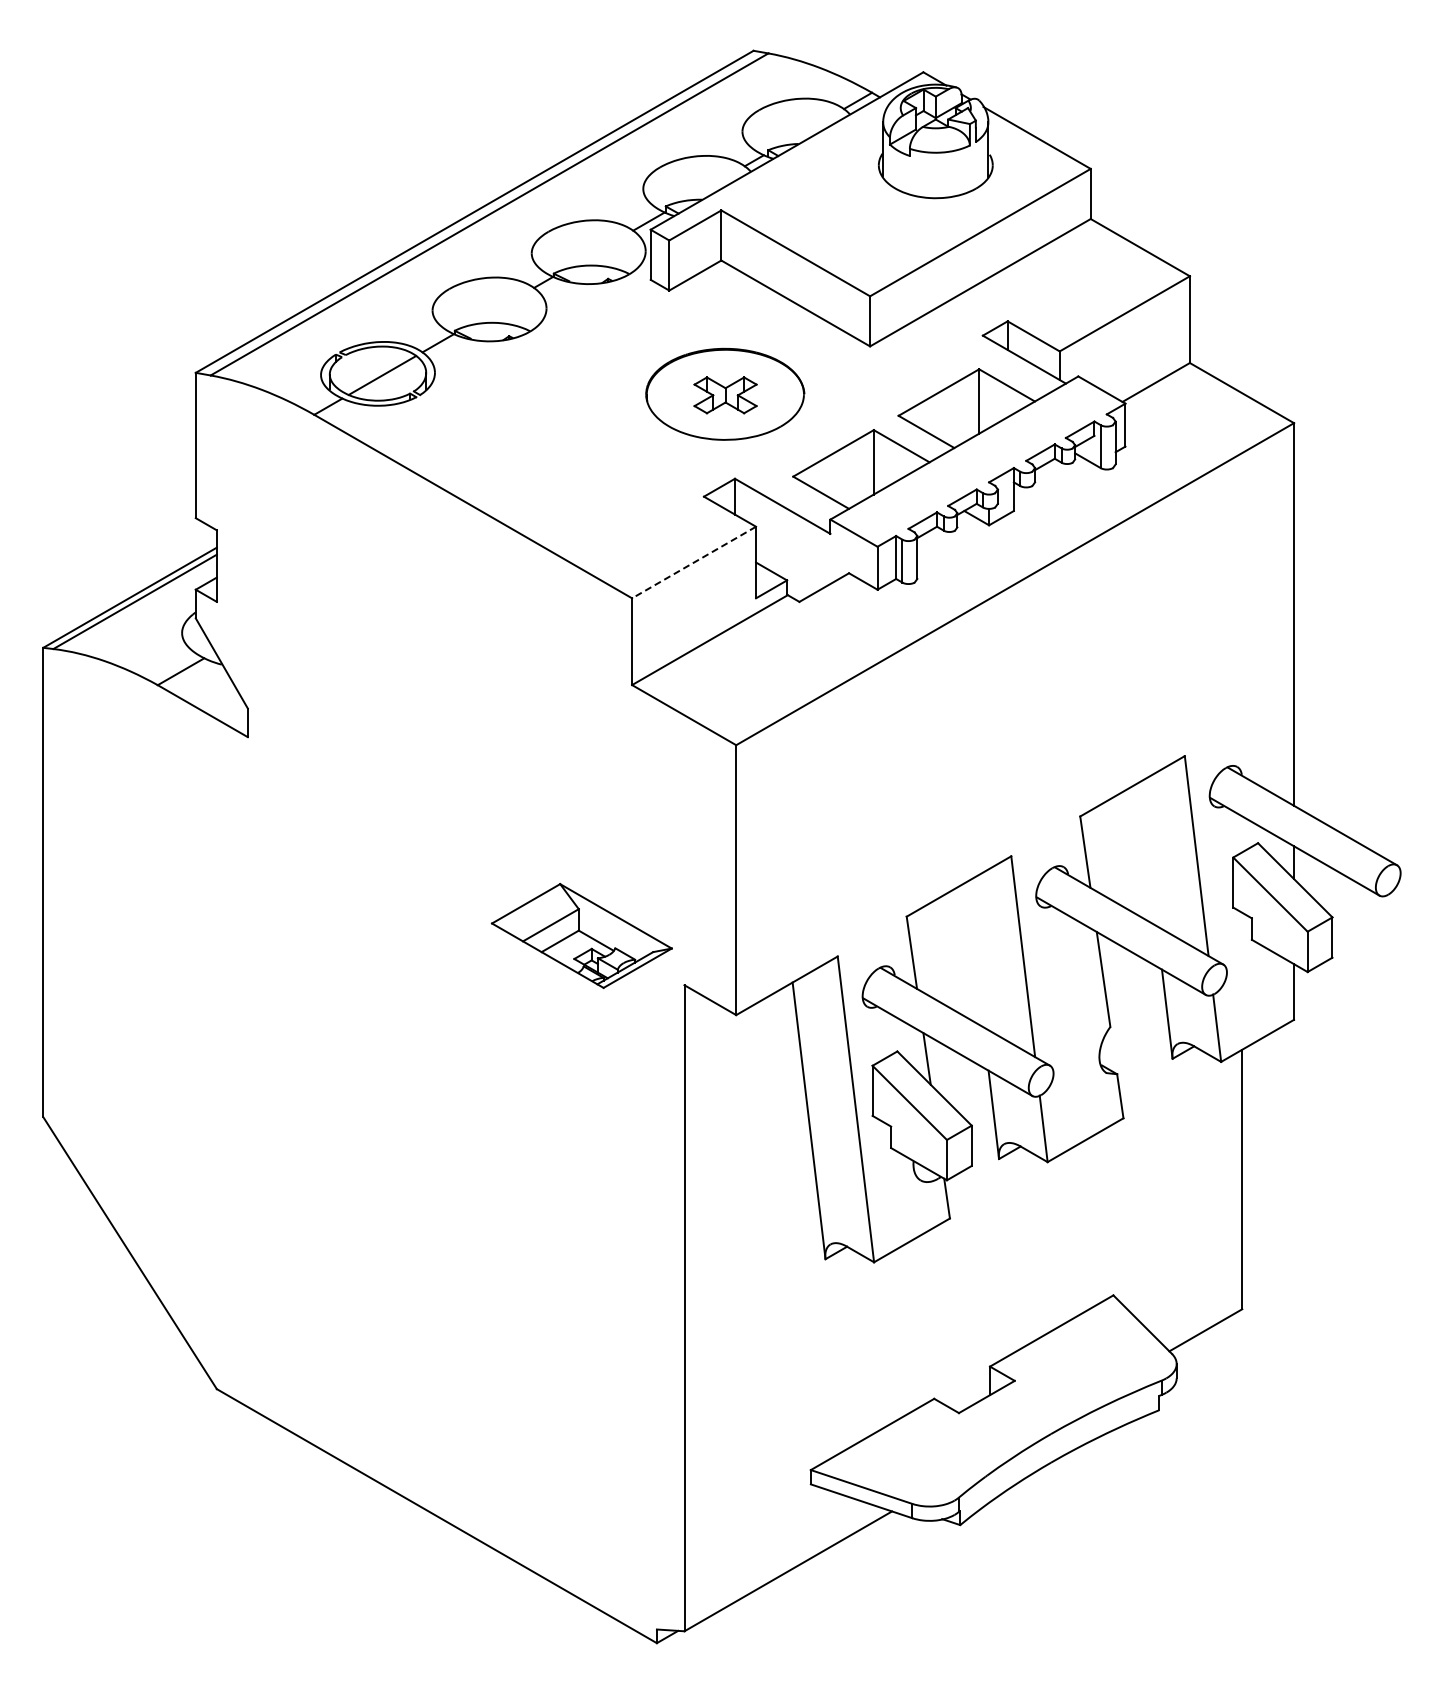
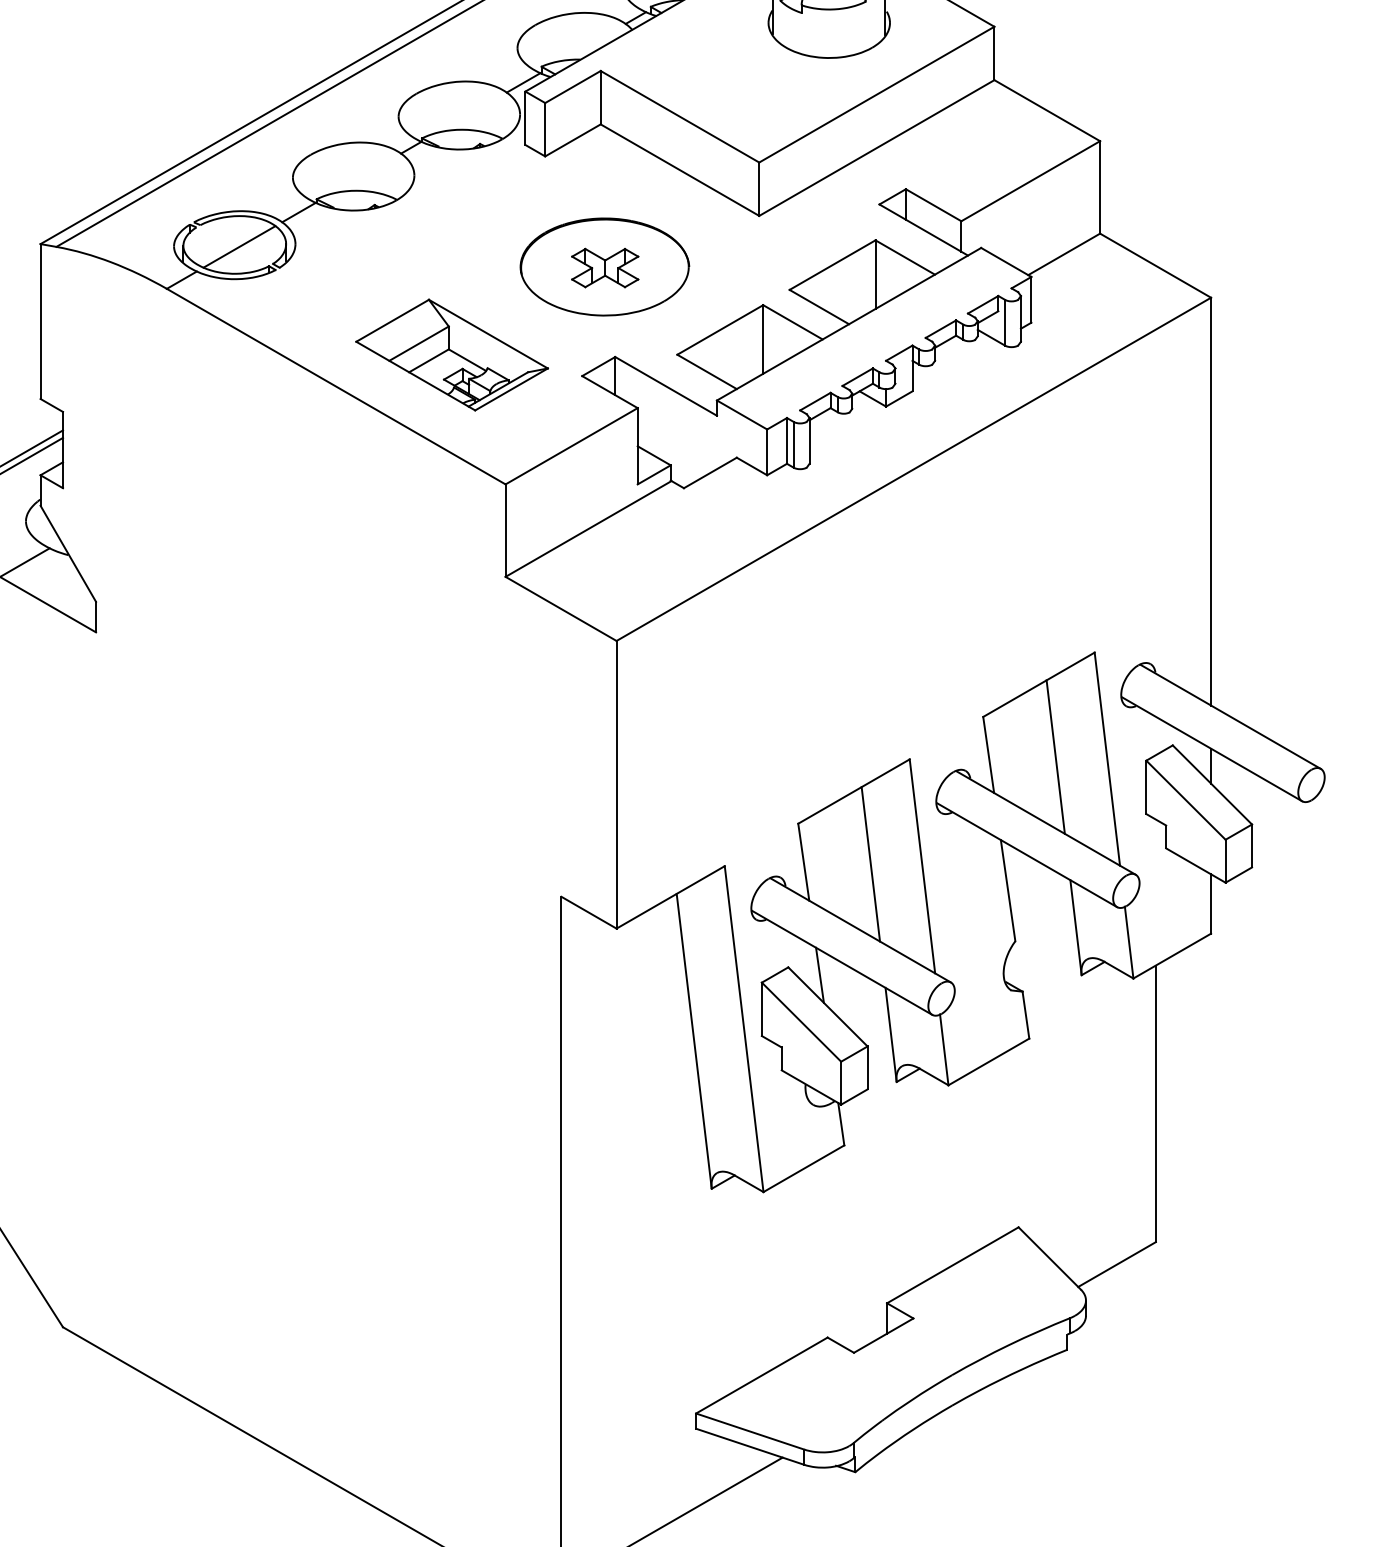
line: (694, 562) -> (572, 446), dashed -> solid
line: (1147, 854) -> (1054, 757), added
part: (581, 935) -> (451, 354), moved
line: (974, 954) -> (870, 864), added

